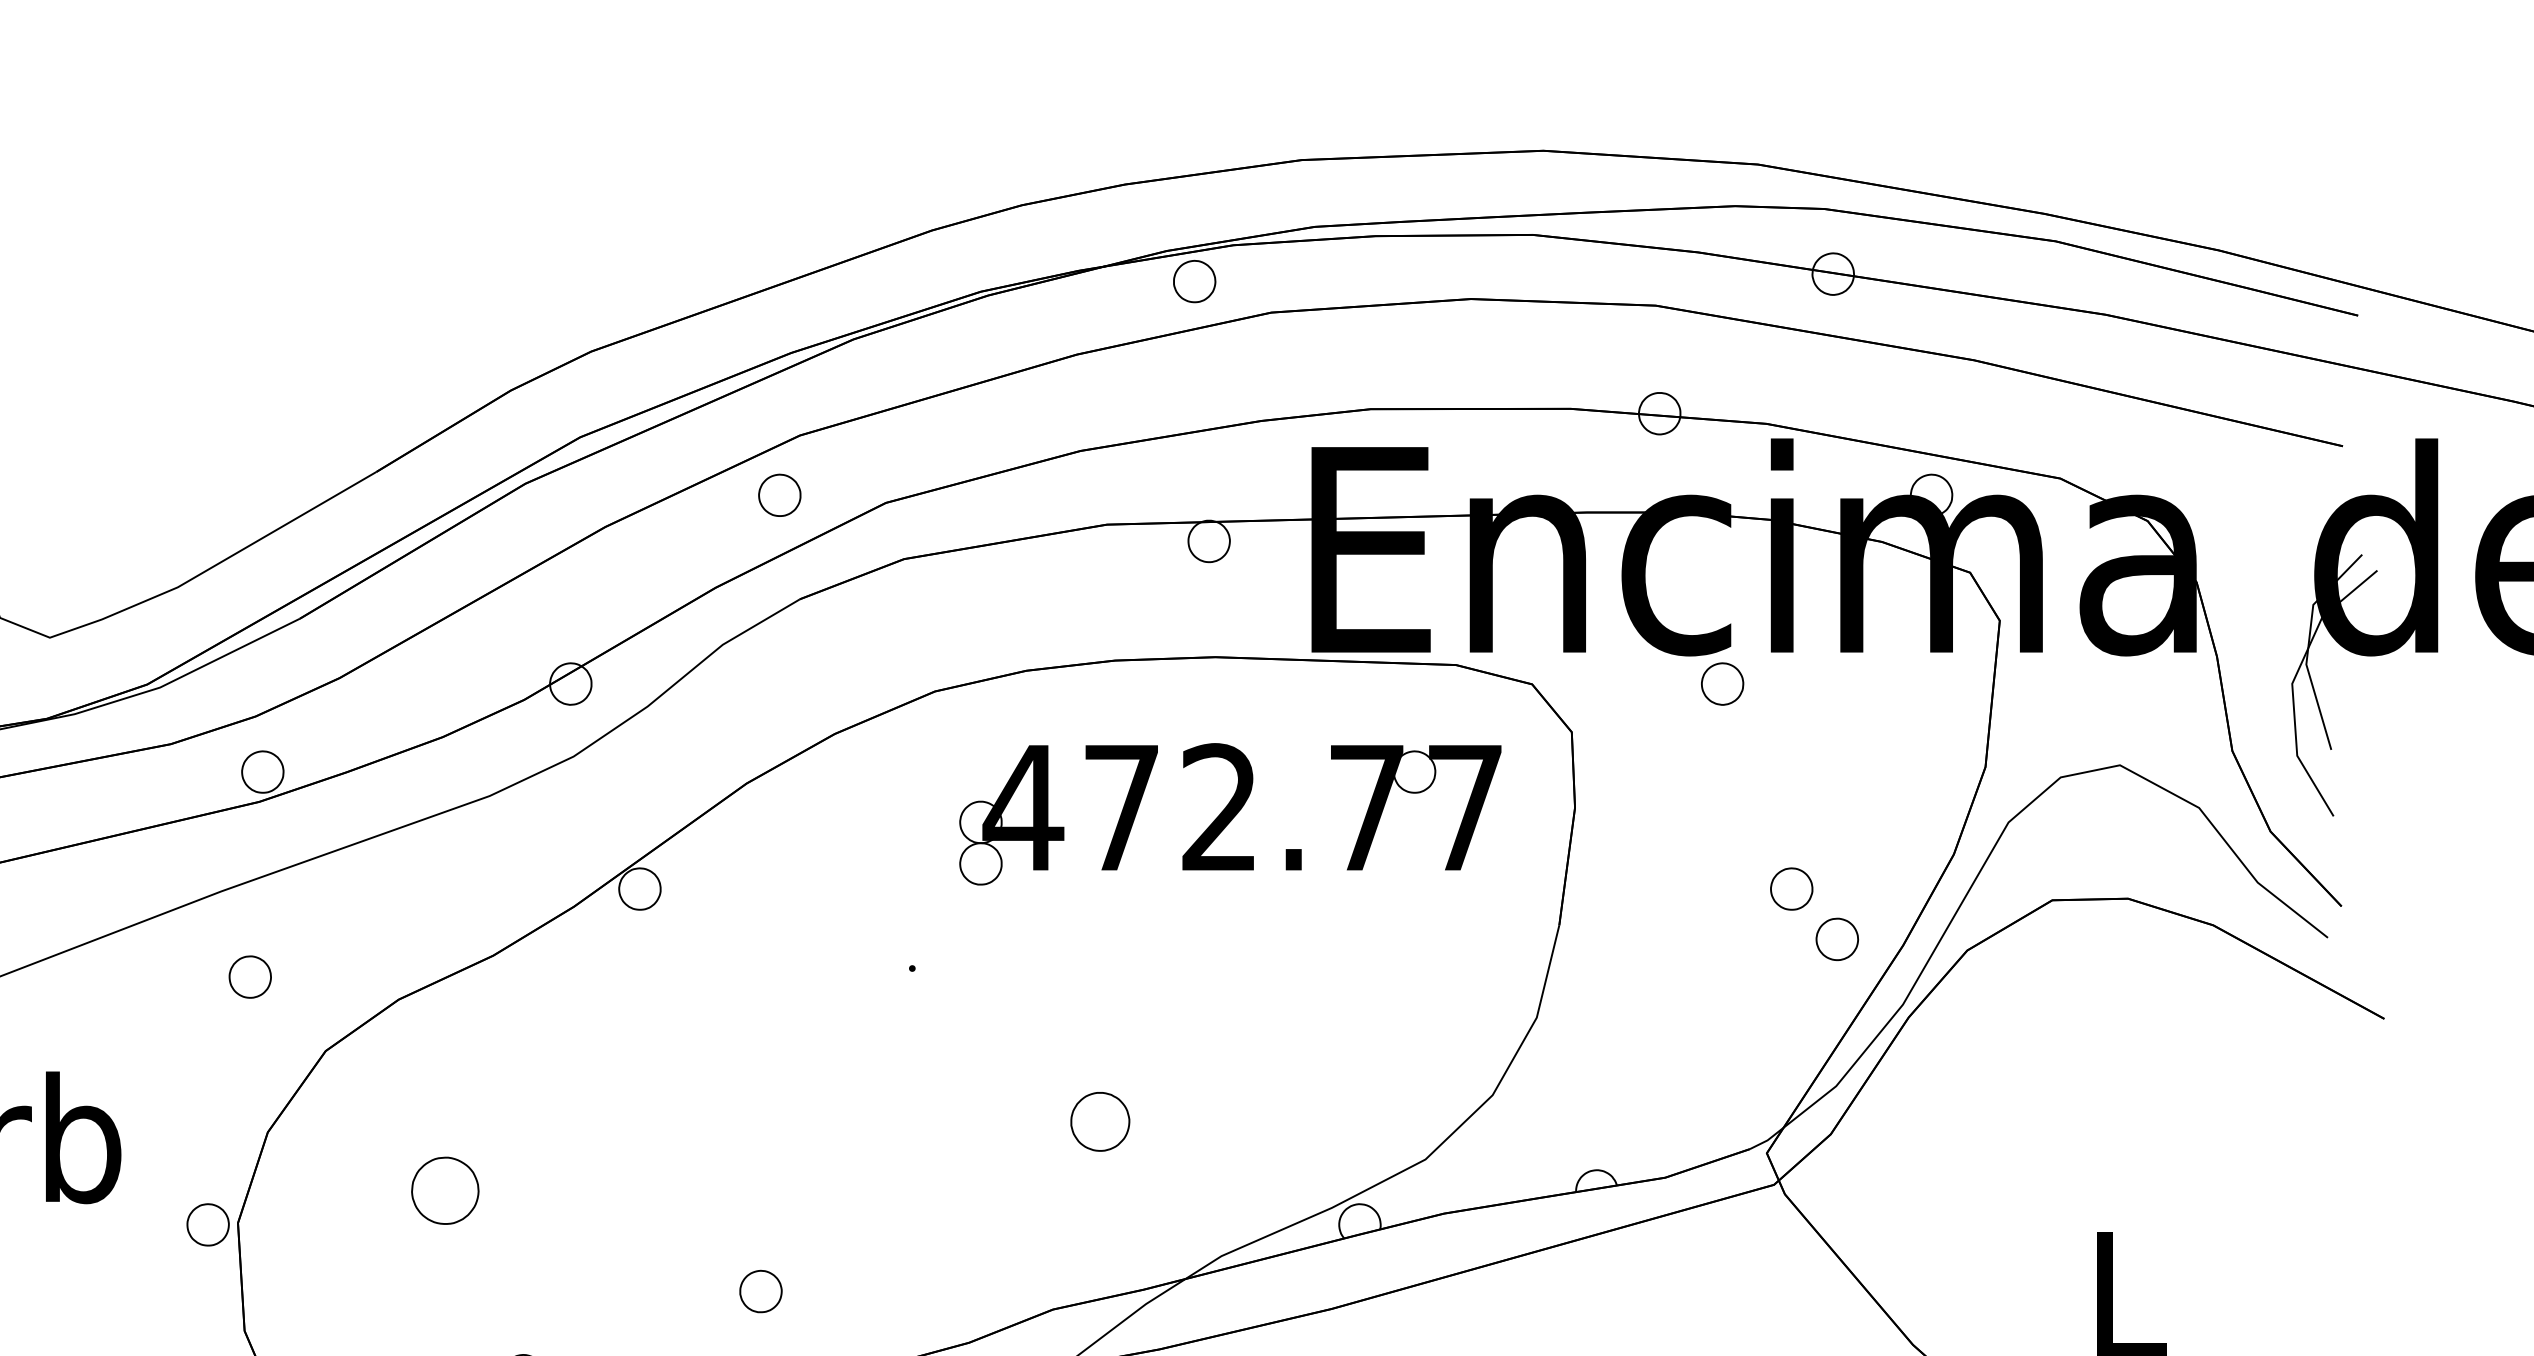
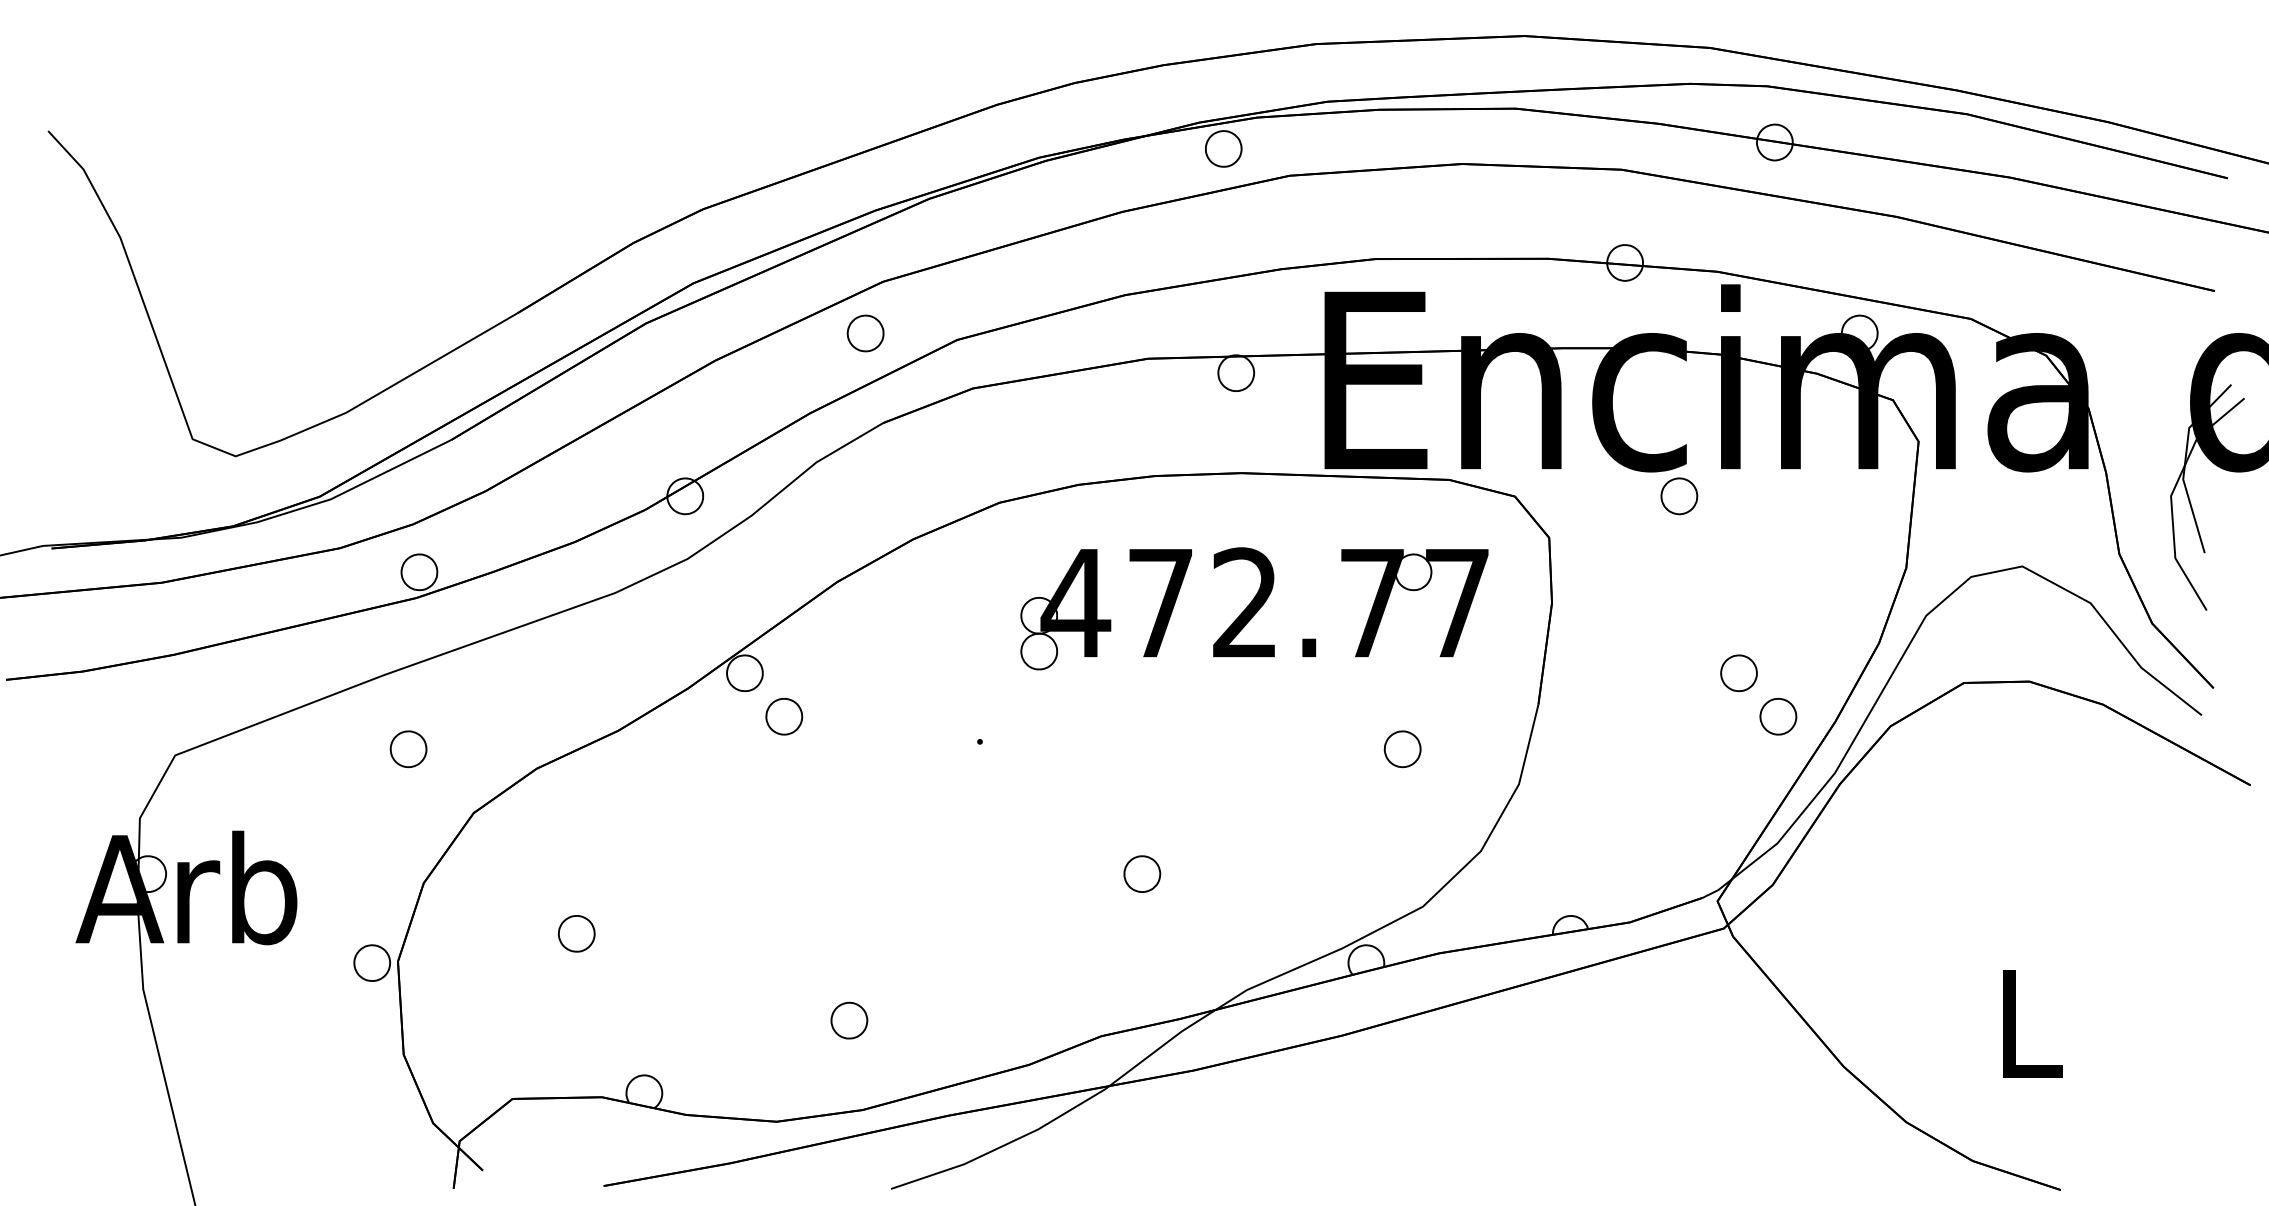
part: (685, 939) -> (784, 716), added
part: (1401, 977) -> (1402, 749), added
part: (1100, 1121) -> (1142, 873), size x0.71
part: (444, 1190) -> (576, 933), size x0.62

